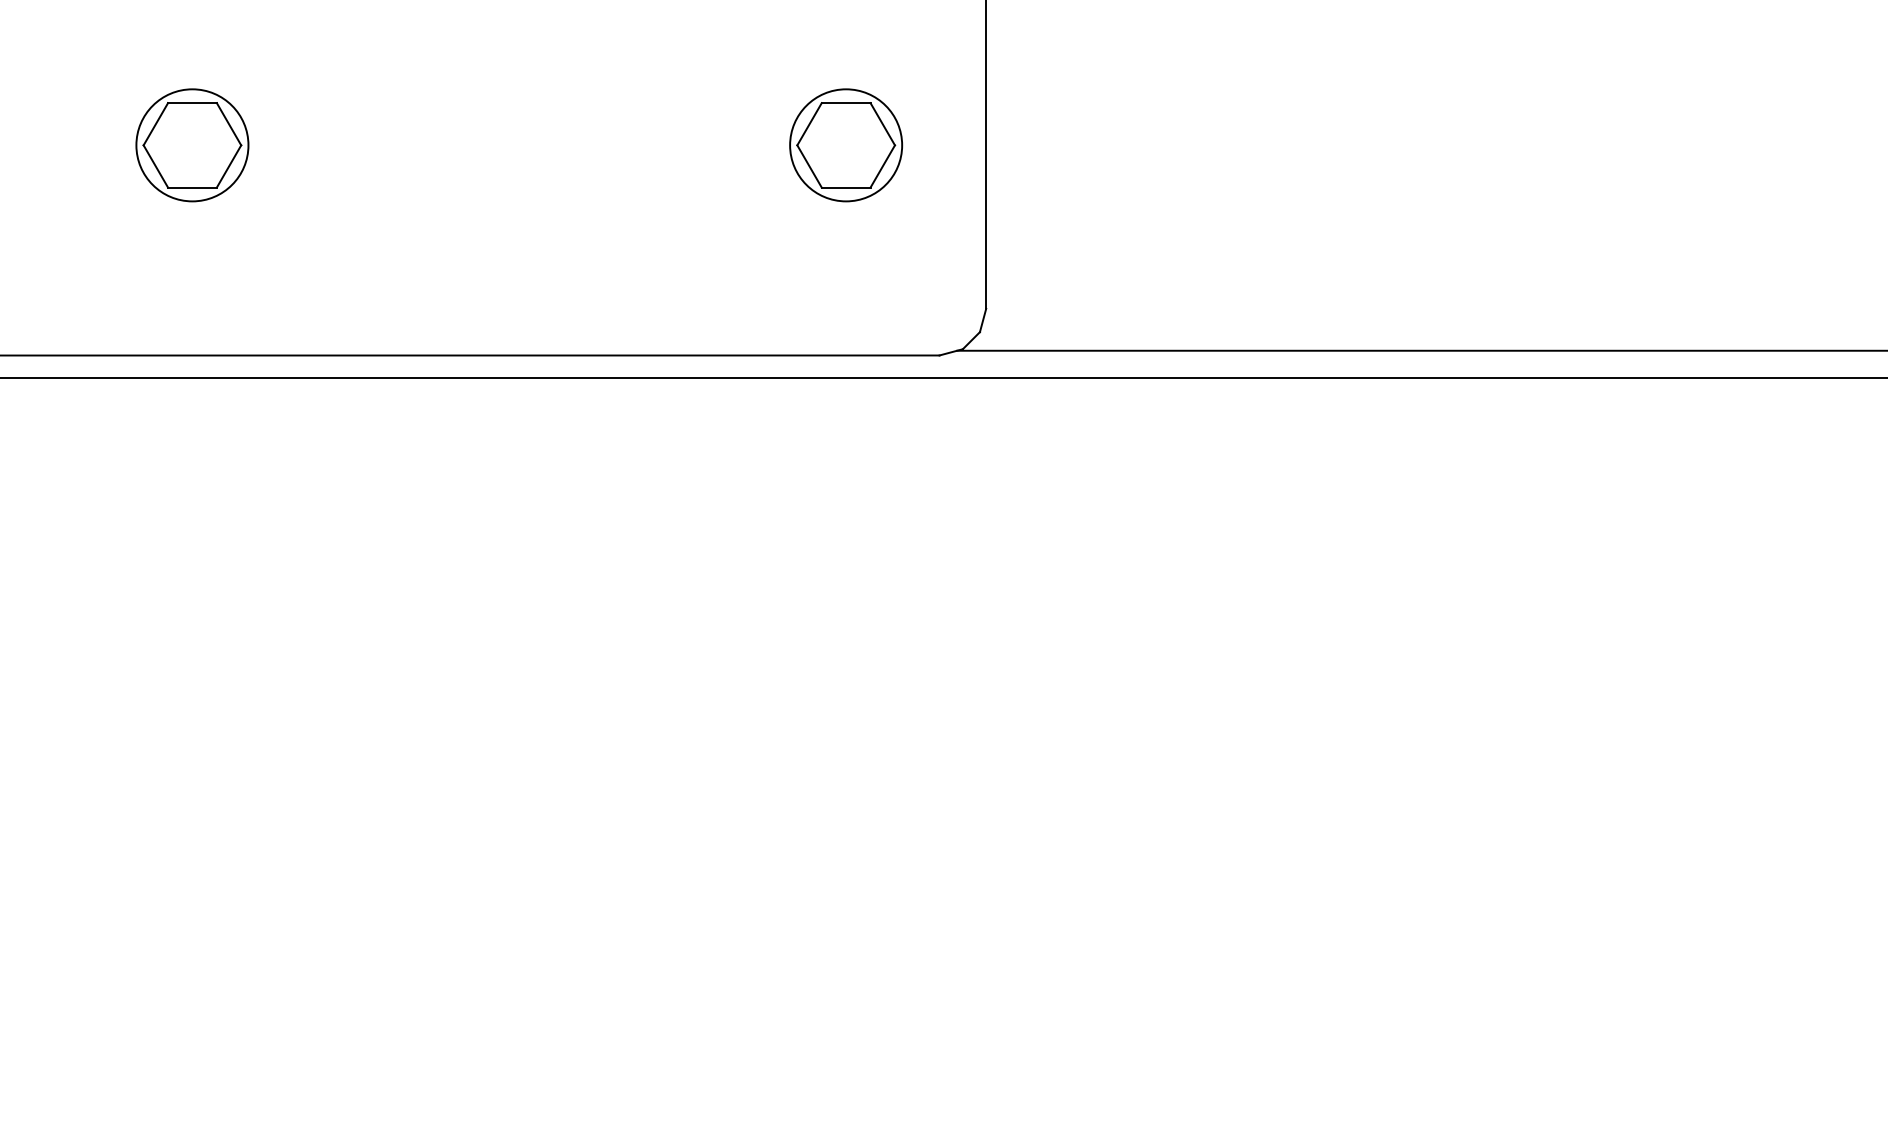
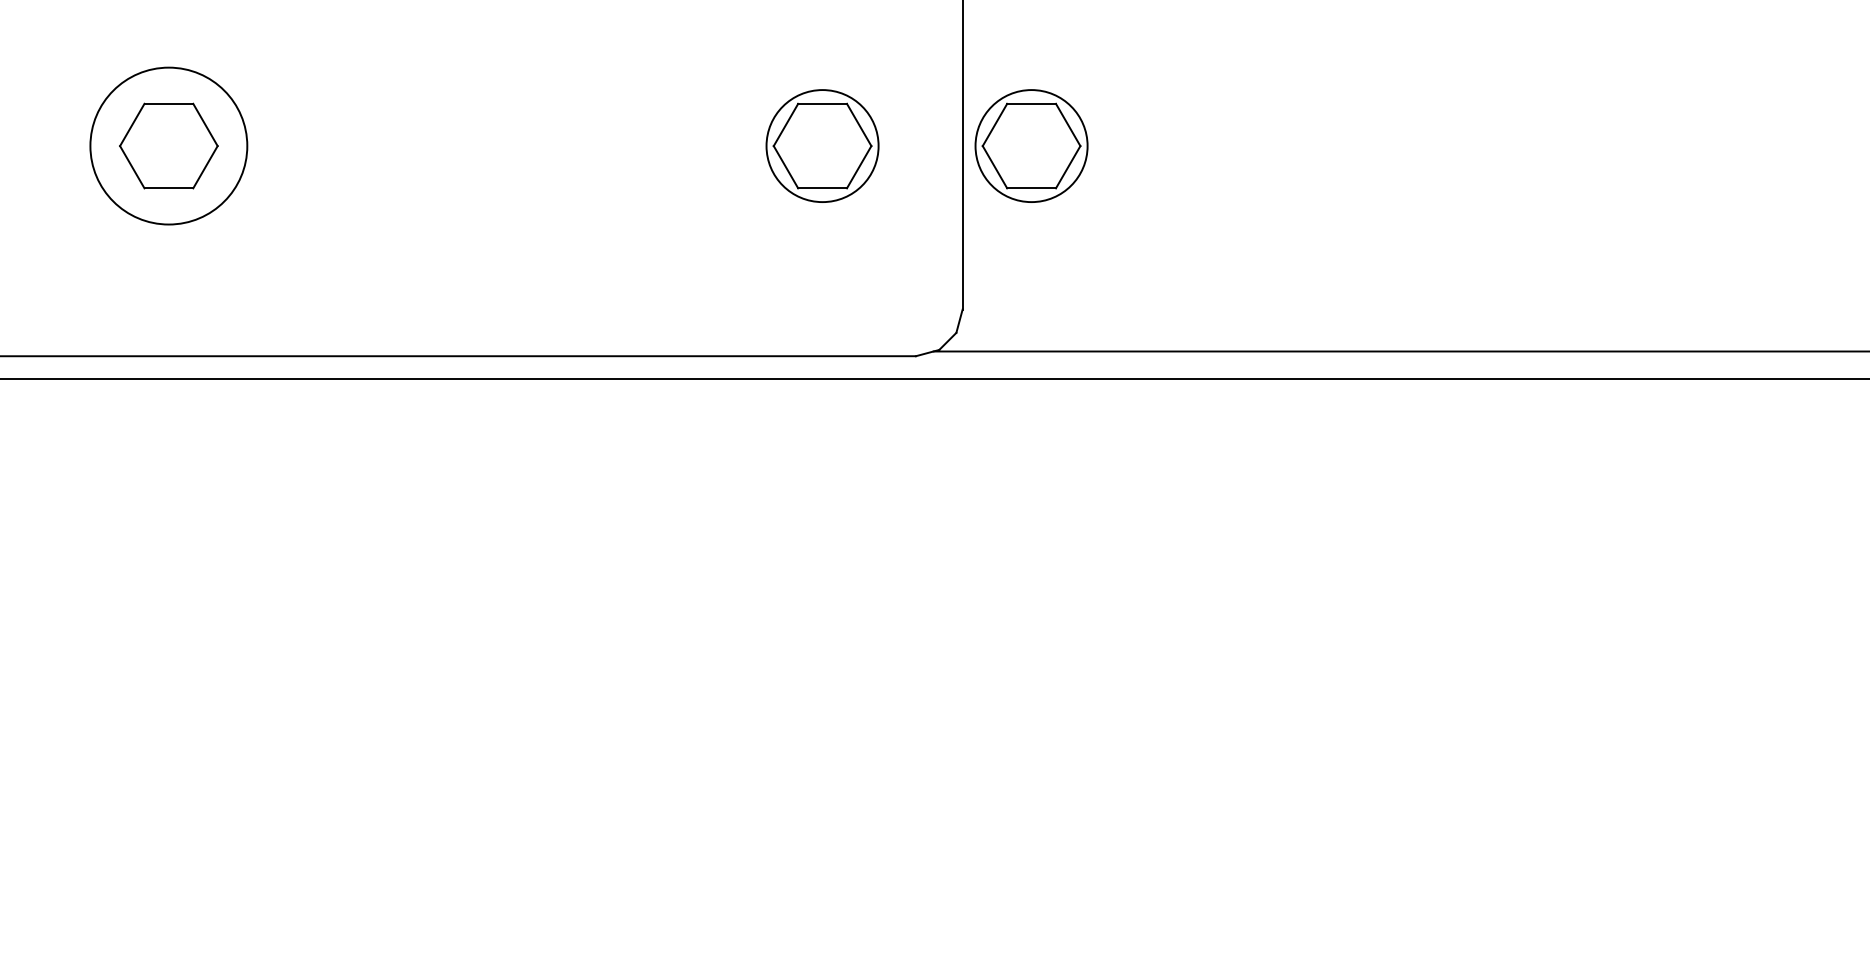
circle: (192, 145) -> (168, 146), size x1.4
part: (1055, 145) -> (1031, 146), added

